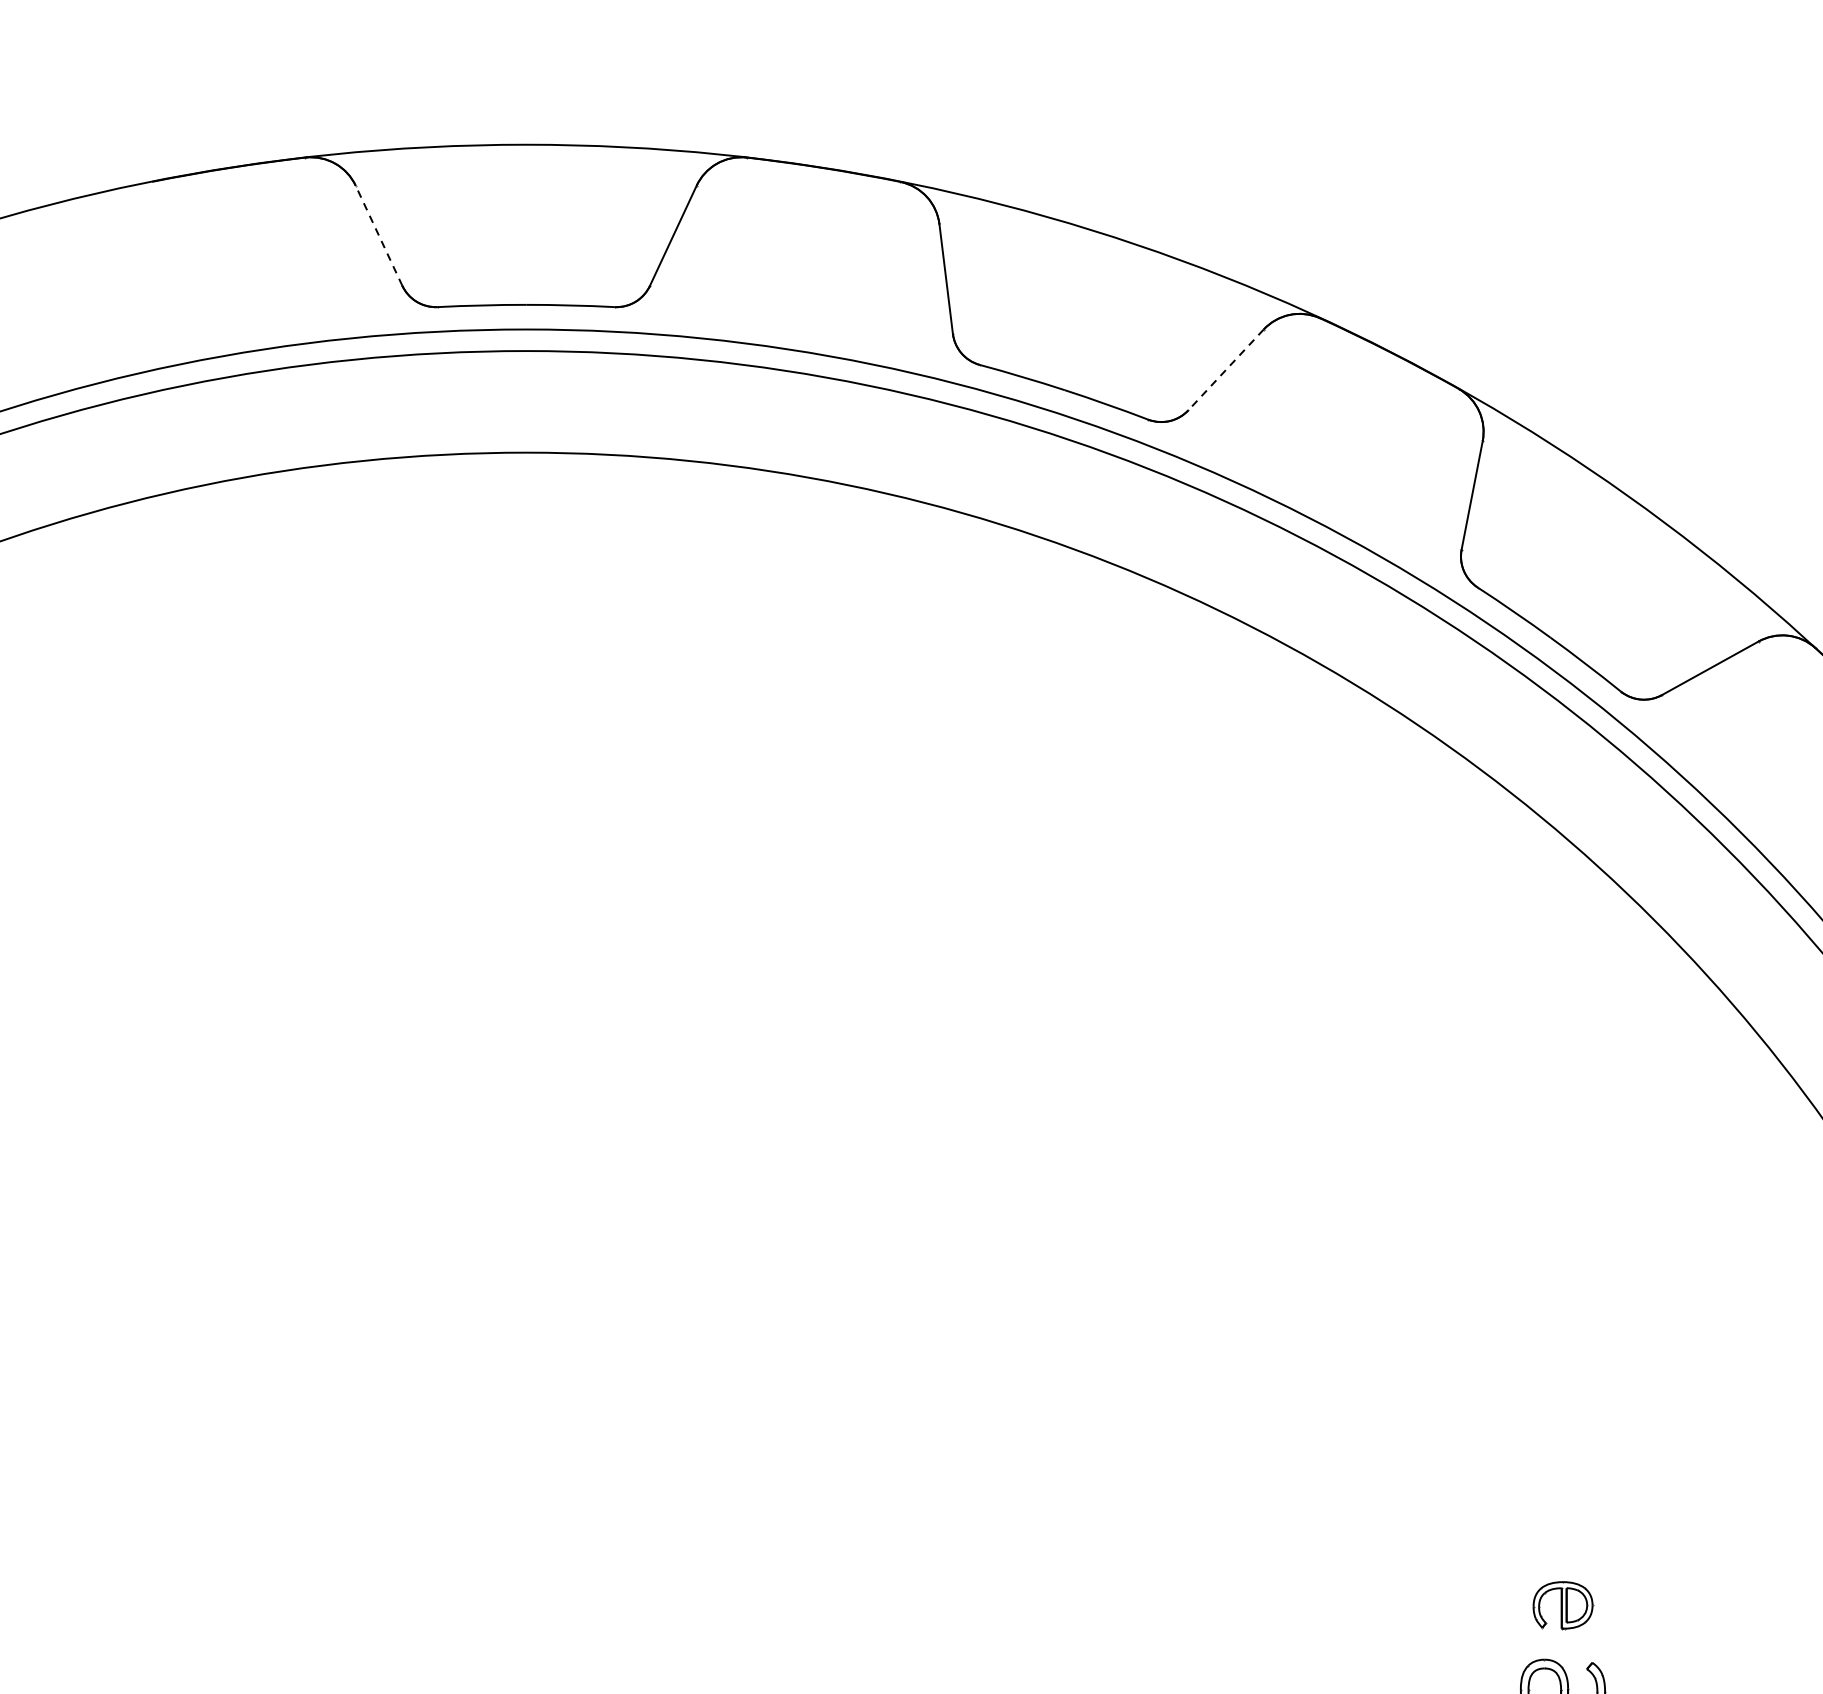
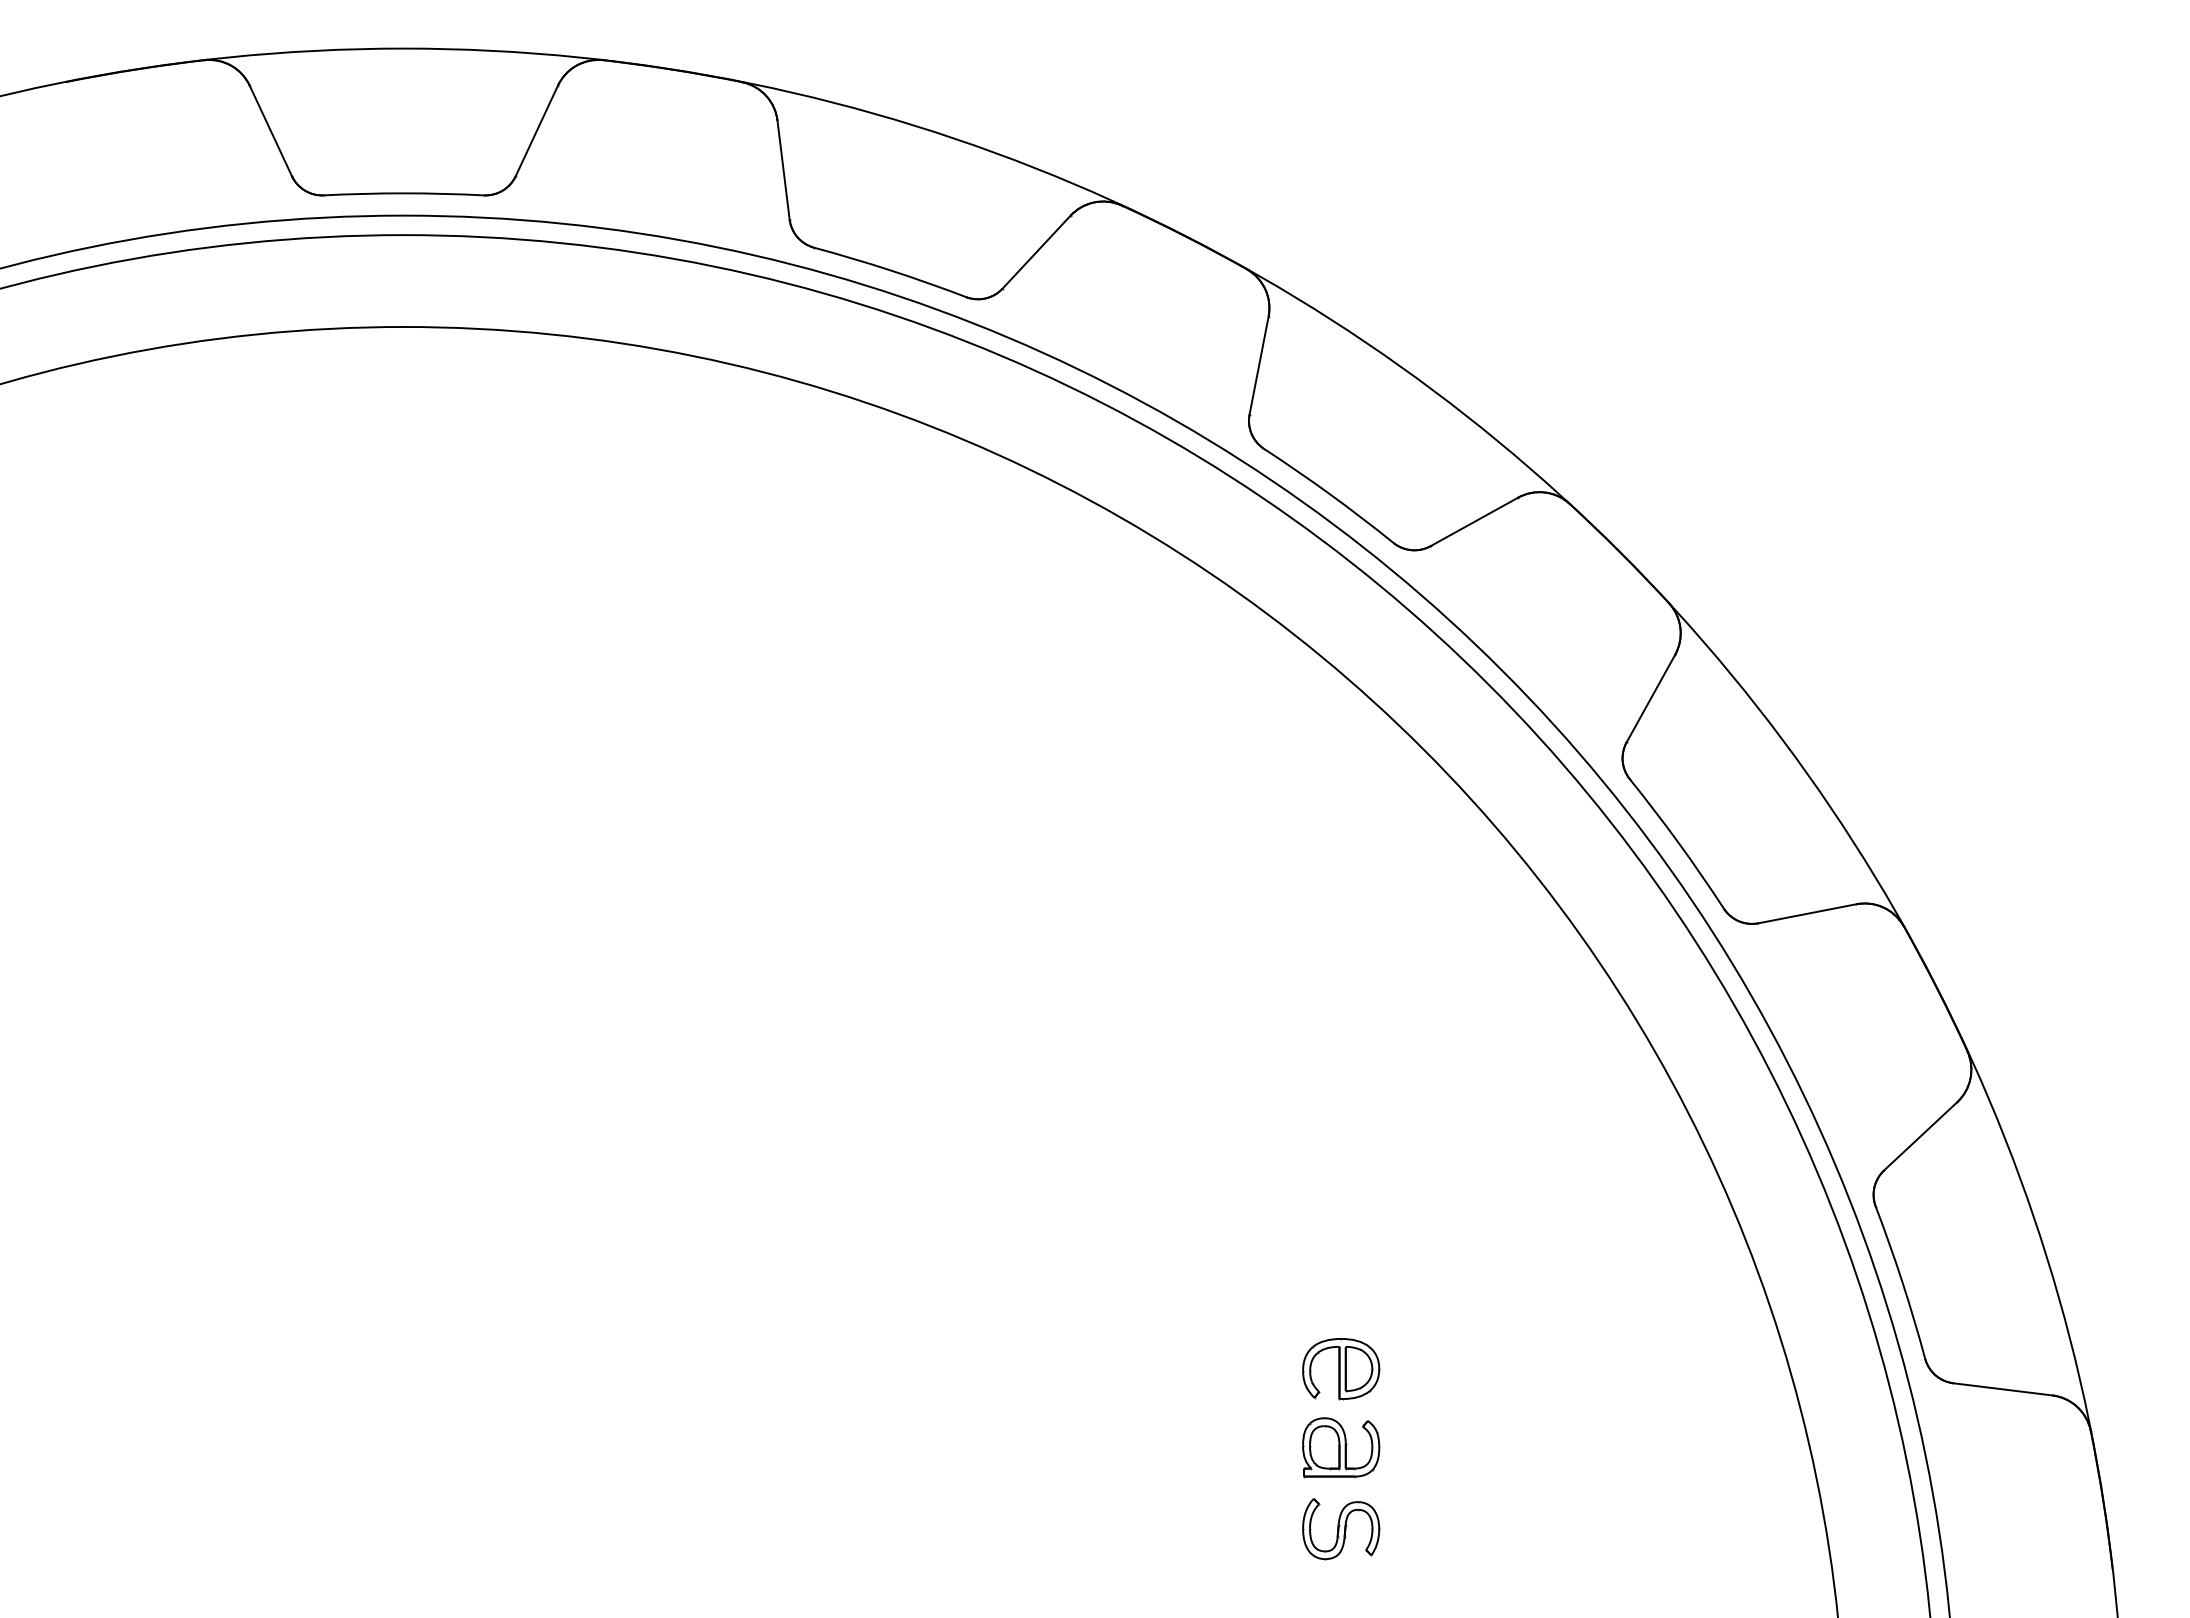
line: (378, 235) -> (270, 130), dashed -> solid
line: (1225, 370) -> (1036, 252), dashed -> solid
part: (1563, 1605) -> (1341, 1369), size x1.43

